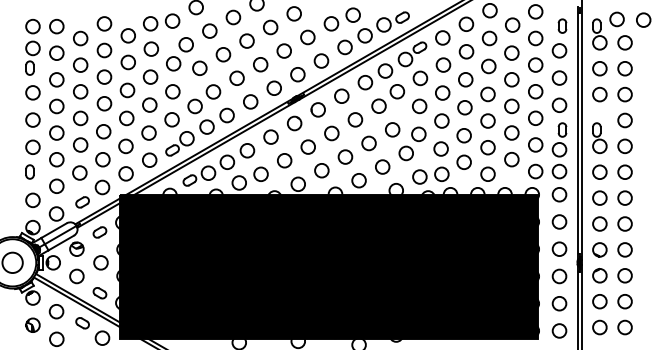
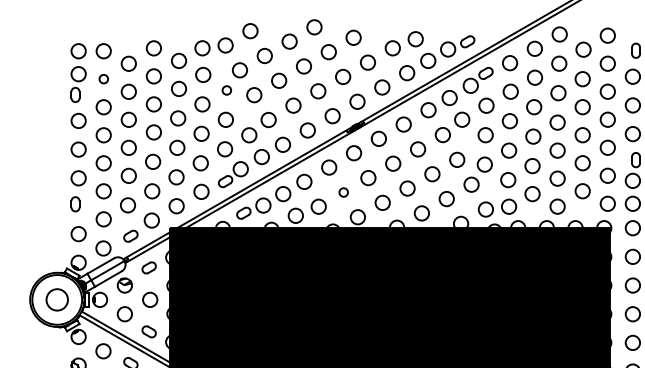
circle: (56, 52) -> (103, 78), size x0.6
circle: (173, 63) -> (226, 90), size x0.6
circle: (284, 160) -> (343, 192), size x0.6

